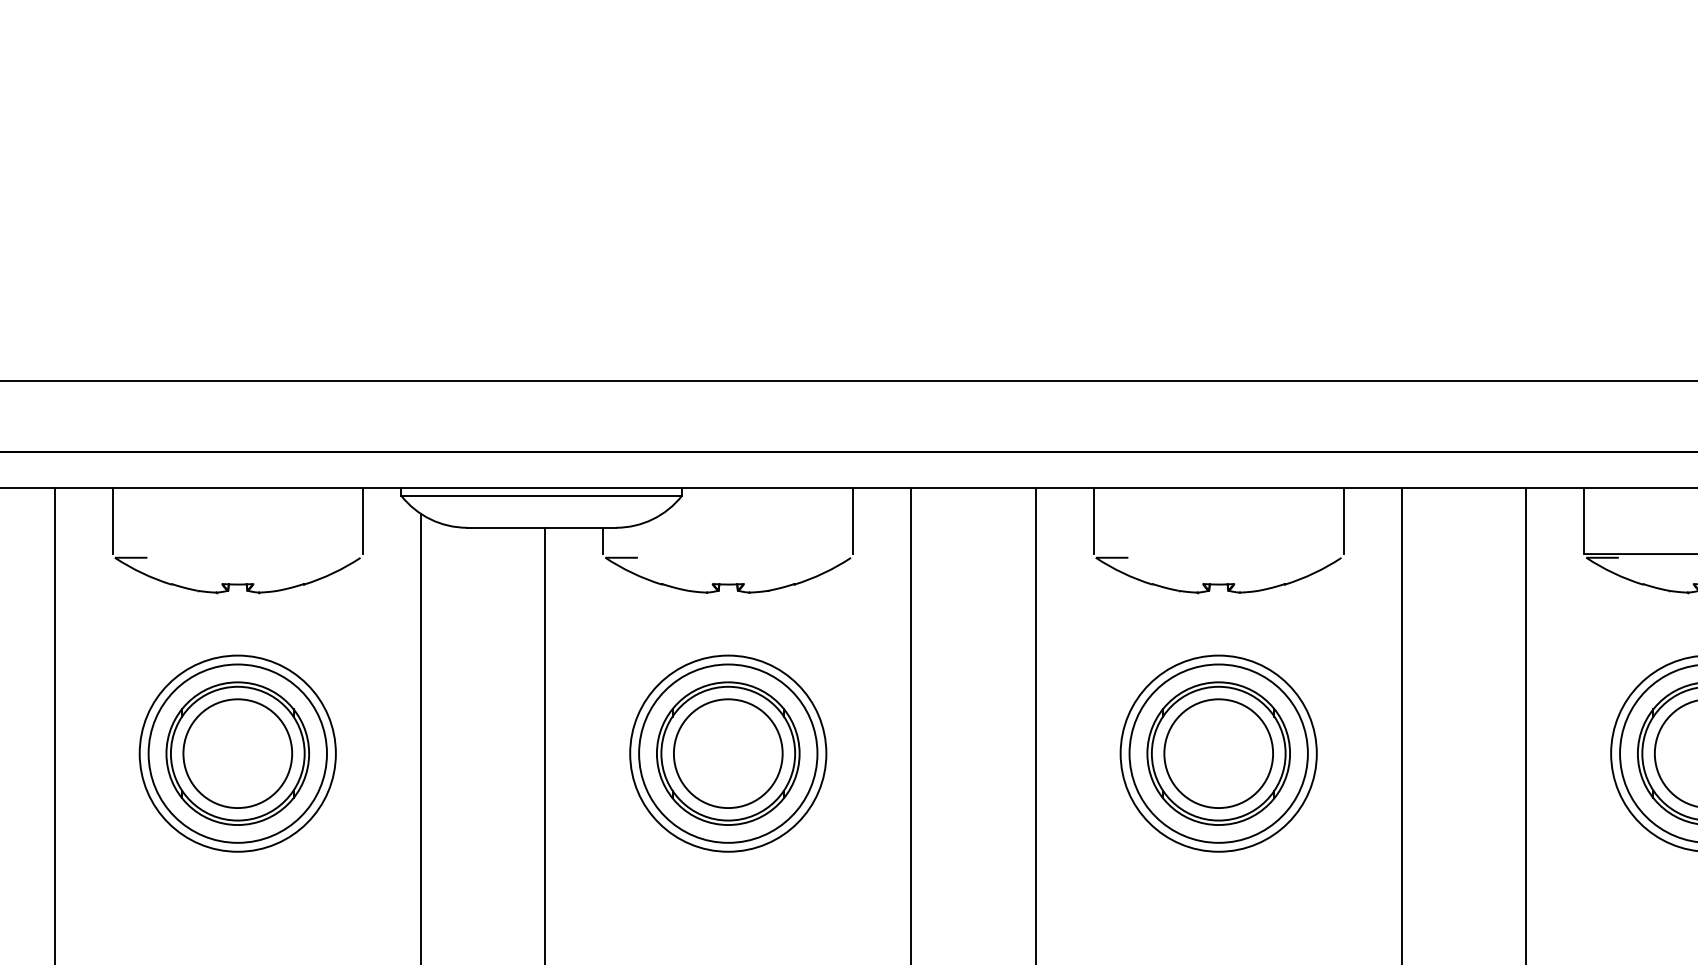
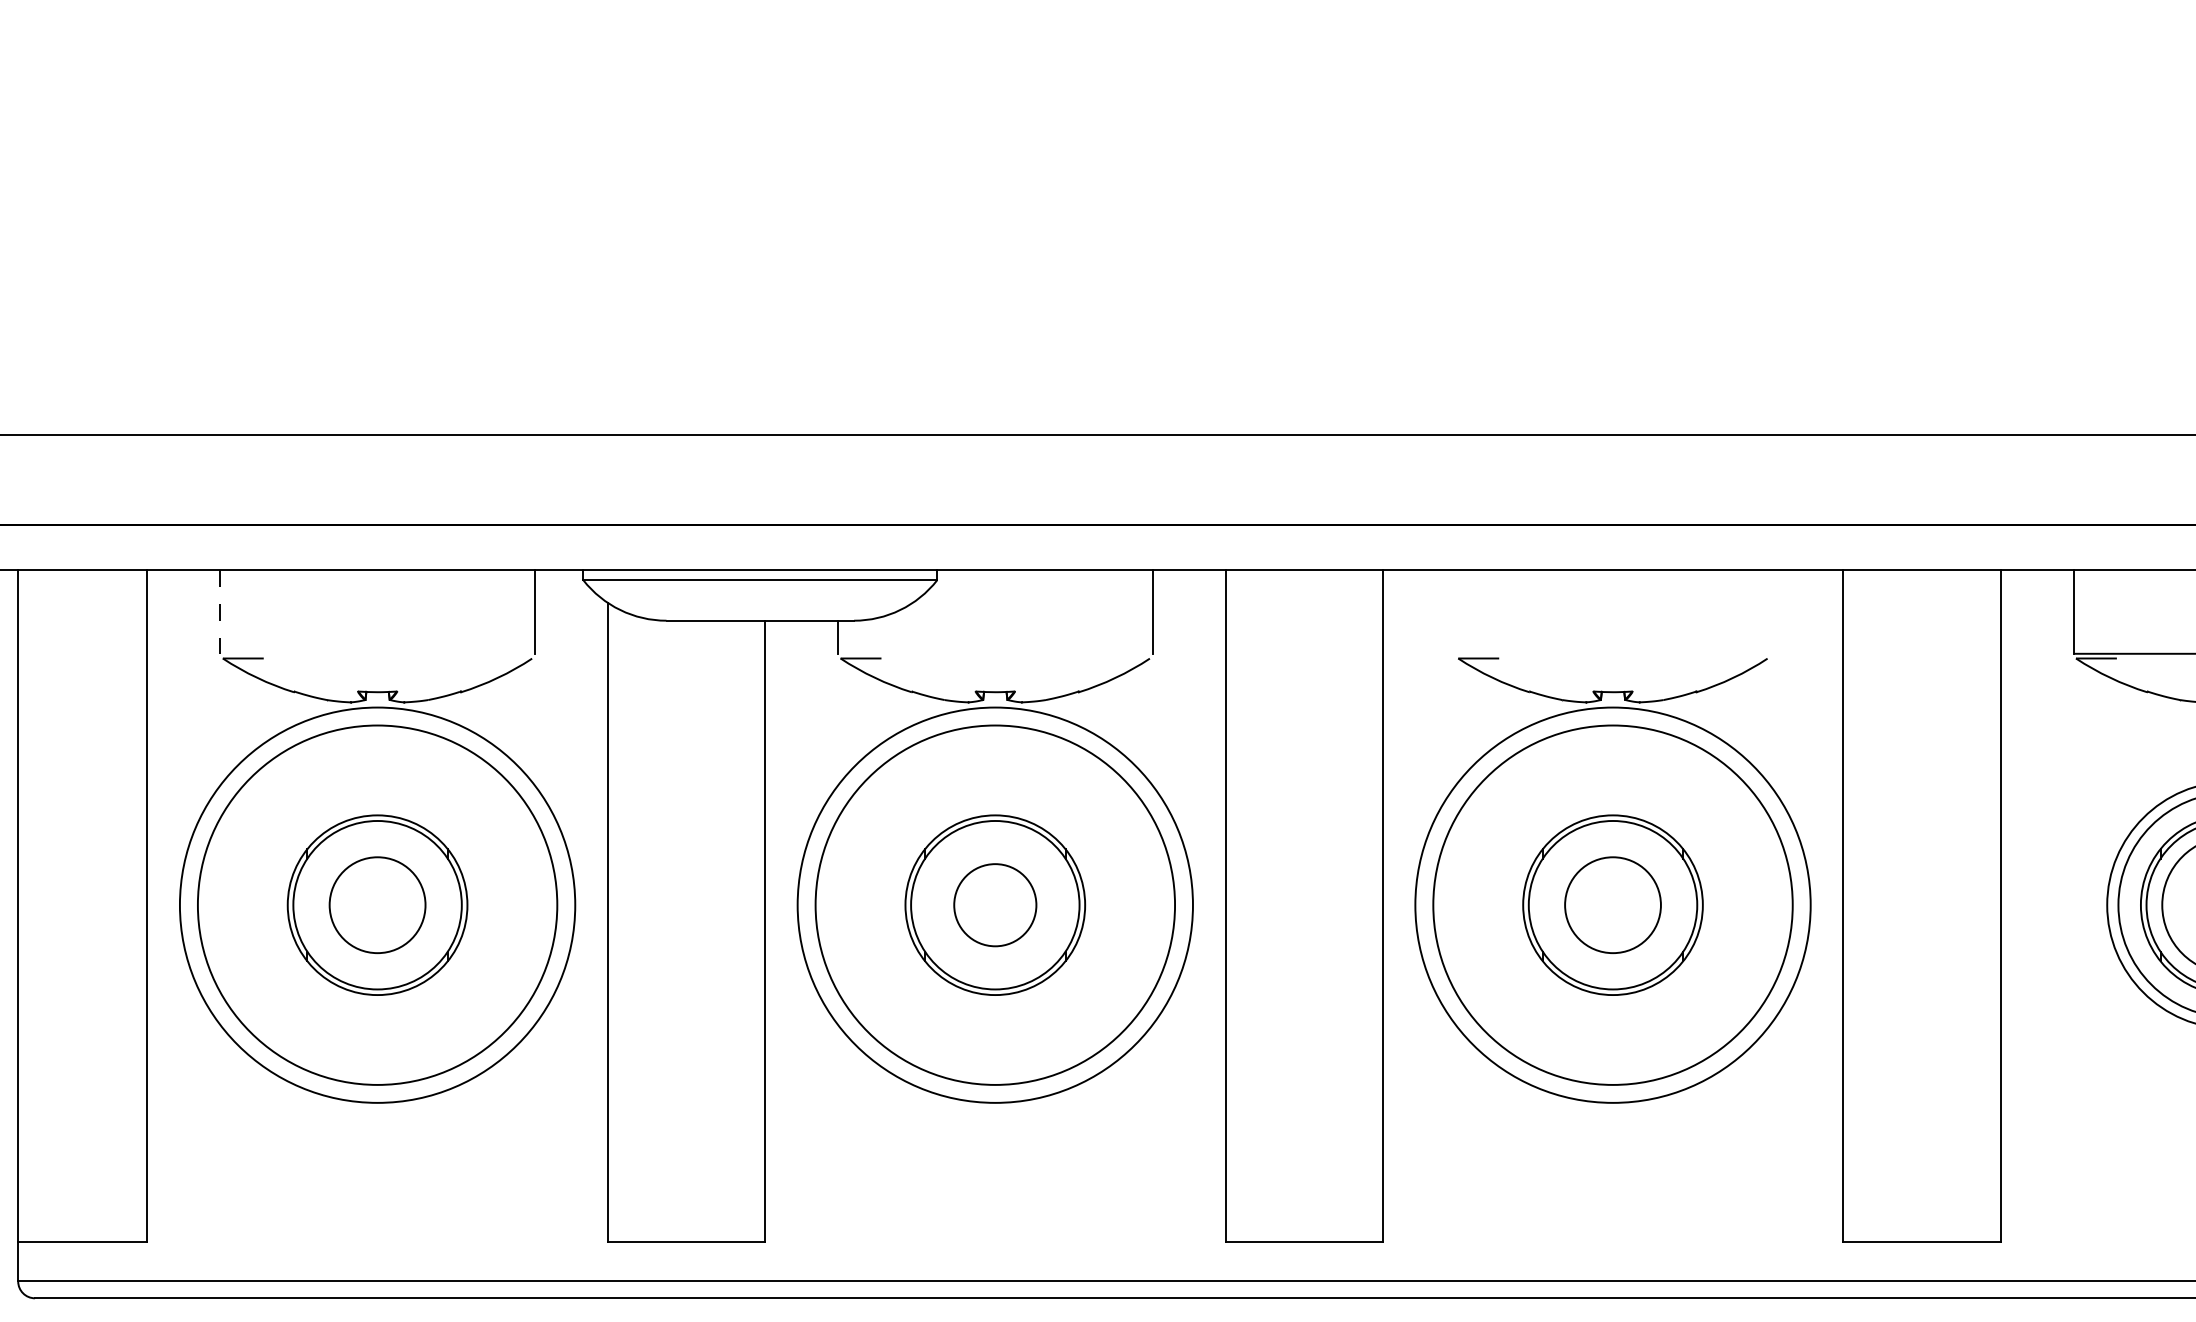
line: (113, 520) -> (220, 611), solid -> dashed
line: (1093, 520) -> (1455, 611), removed
line: (1343, 520) -> (1770, 611), removed
circle: (237, 753) -> (377, 904), size x0.7
circle: (237, 753) -> (377, 904), size x1.6
circle: (237, 753) -> (377, 904), size x1.6
circle: (727, 753) -> (994, 904), size x0.6
circle: (727, 753) -> (994, 904), size x1.6
circle: (728, 753) -> (995, 904), size x1.6
circle: (1218, 753) -> (1612, 904), size x0.7
circle: (1218, 753) -> (1612, 904), size x1.6
circle: (1218, 753) -> (1612, 904), size x1.6

